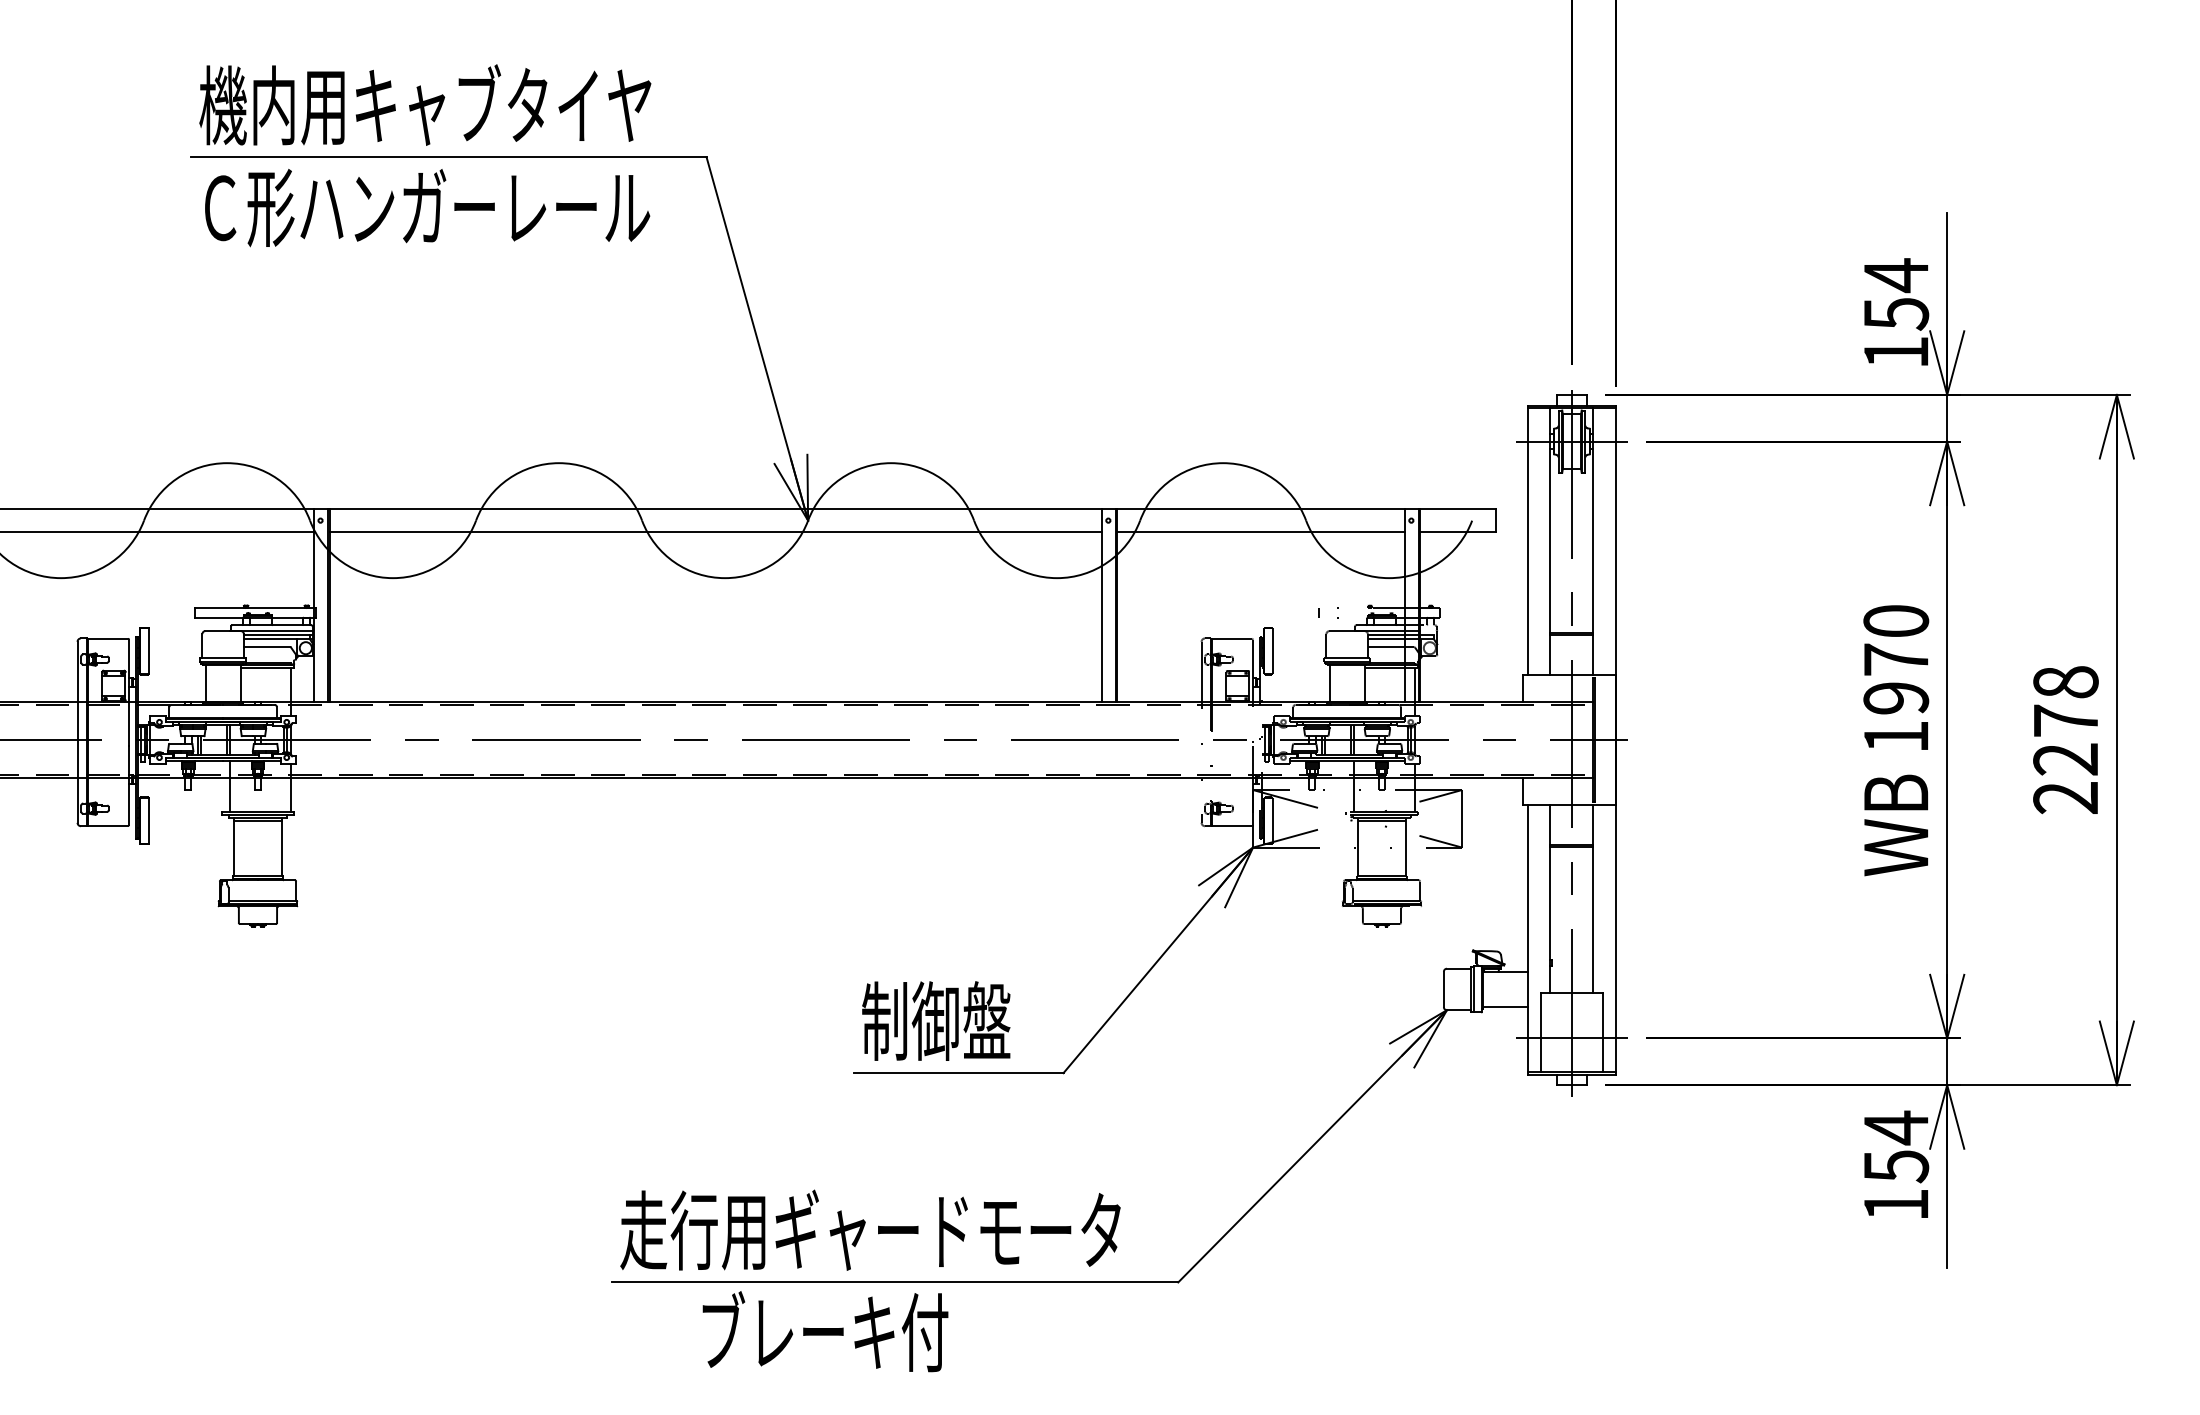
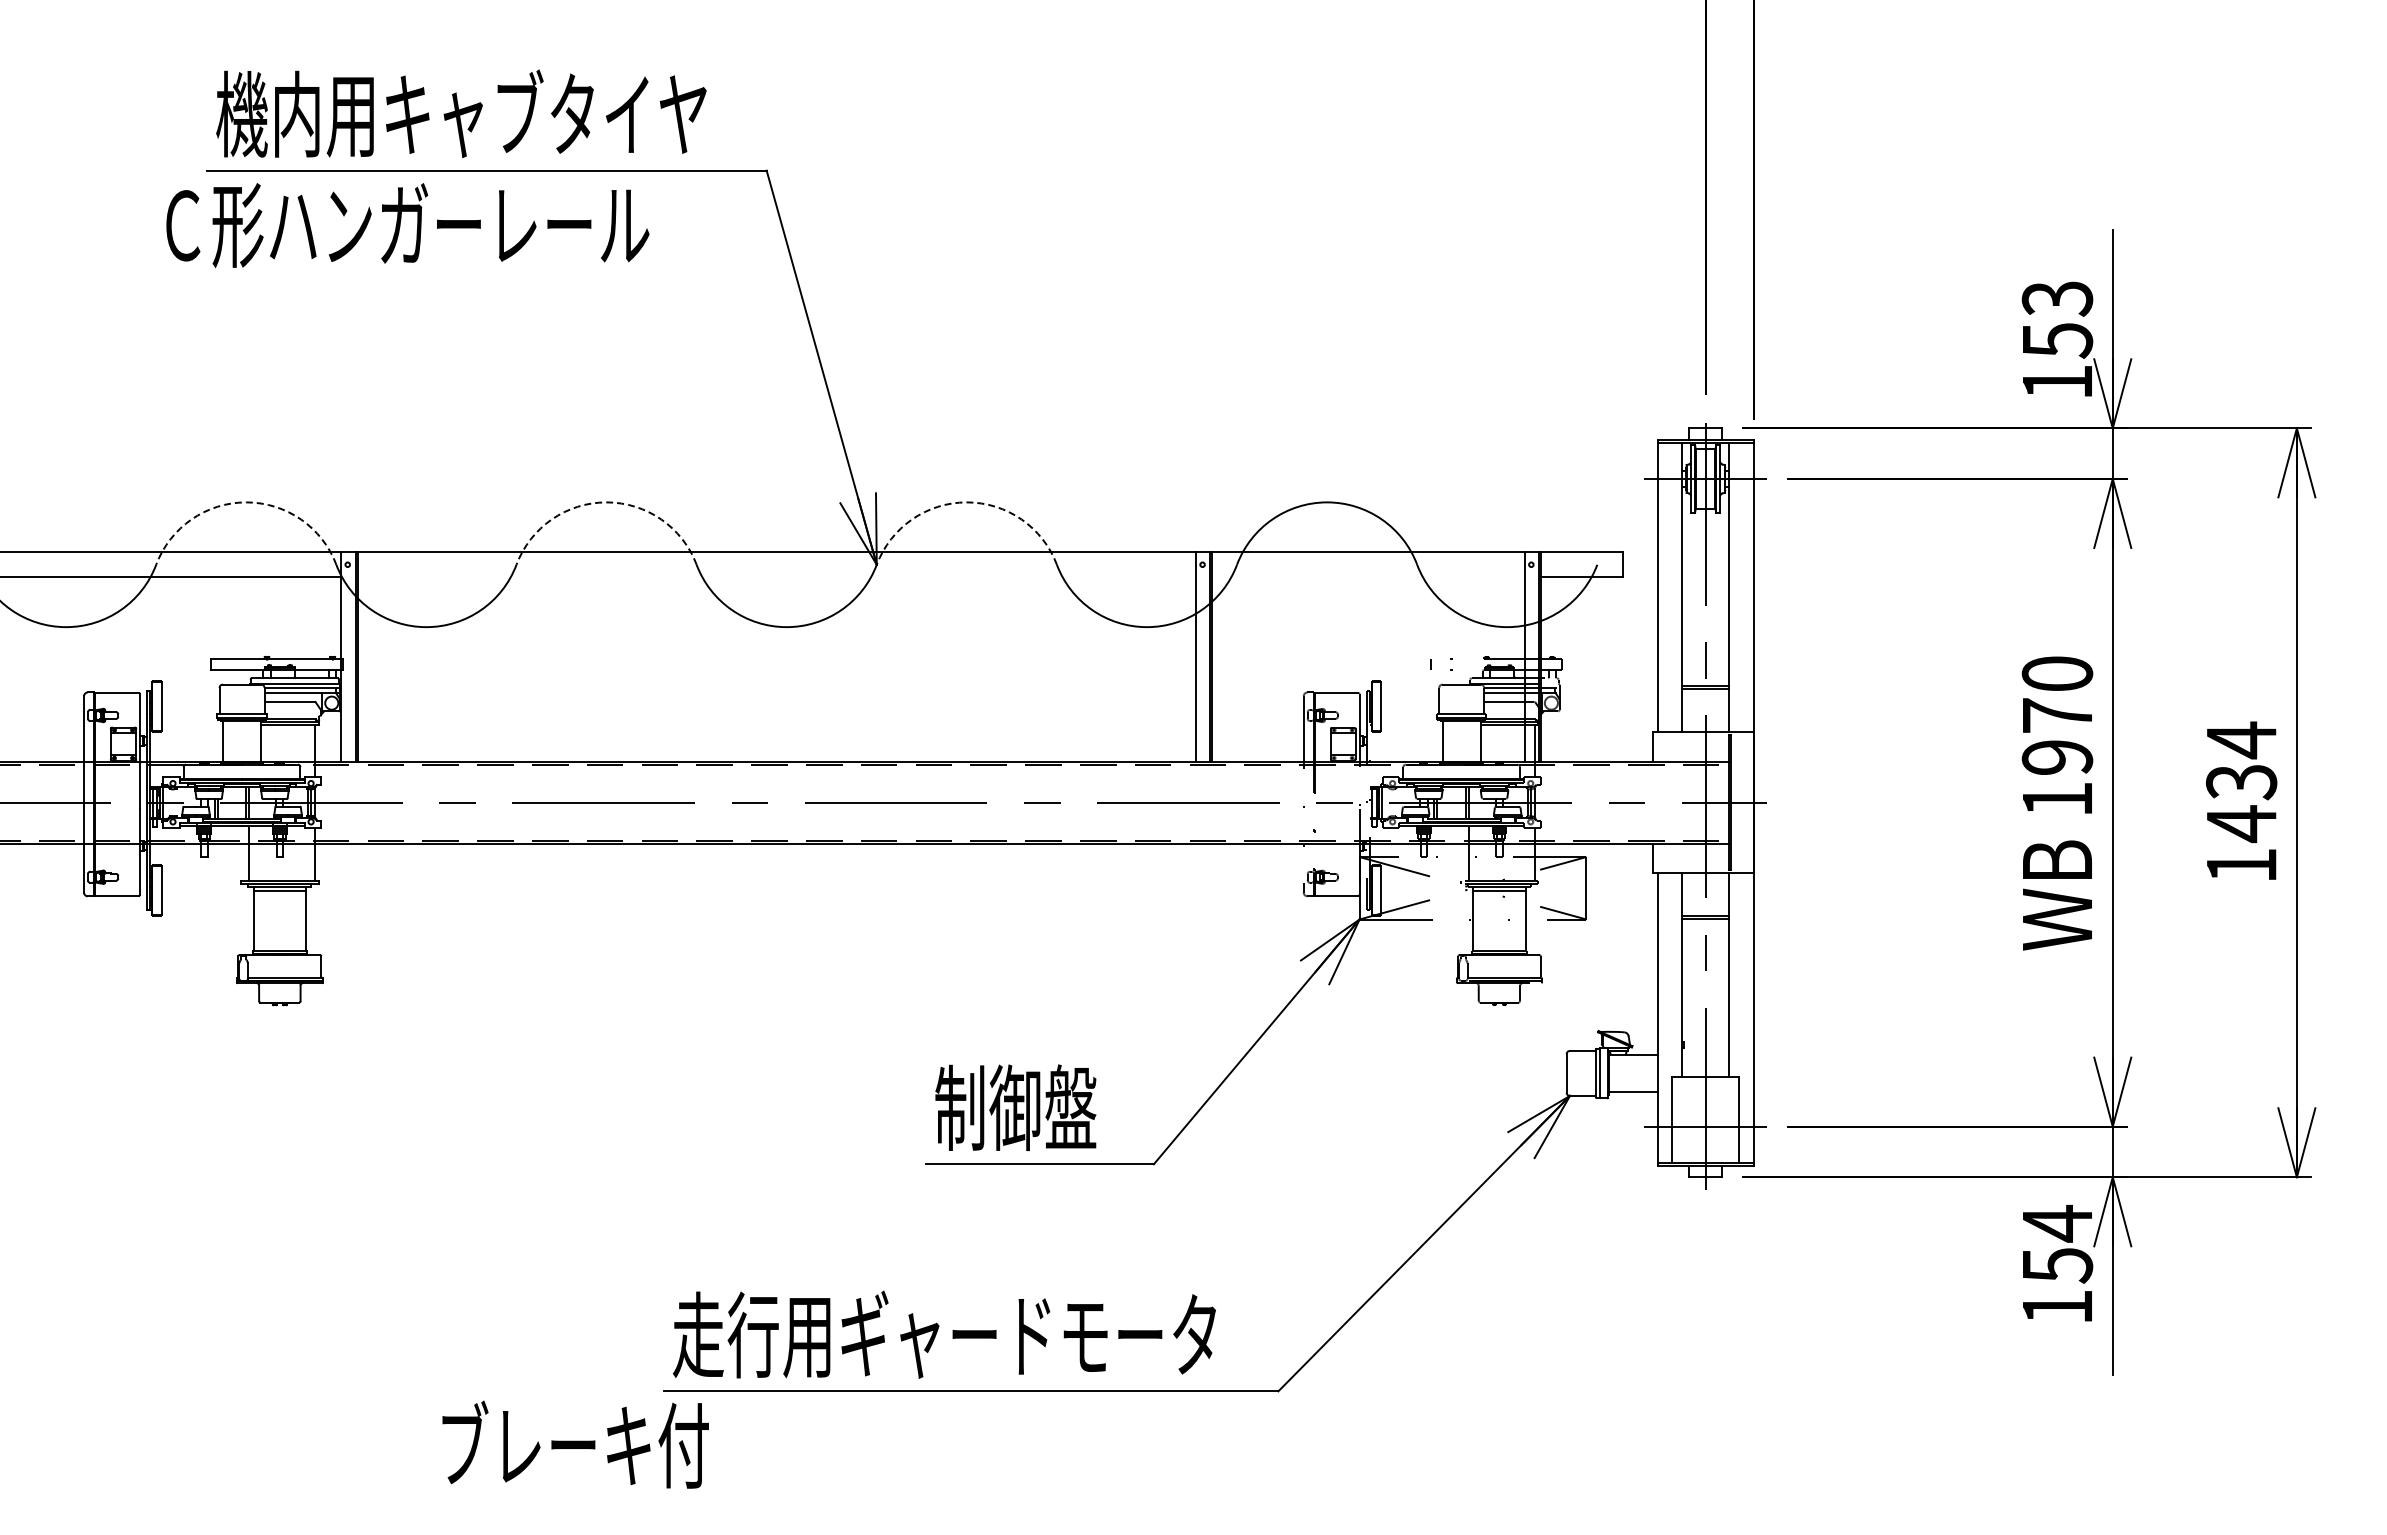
text: (427, 207) -> (407, 225), moved
text: (1896, 275) -> (2057, 298), 154 -> 153
arc: (227, 463) -> (246, 502), solid -> dashed
arc: (559, 463) -> (606, 502), solid -> dashed
arc: (890, 463) -> (966, 502), solid -> dashed
line: (715, 532) -> (776, 577), removed
line: (1261, 532) -> (1368, 577), removed
text: (2065, 739) -> (2241, 802), 2278 -> 1434
text: (825, 1331) -> (575, 1444), moved

